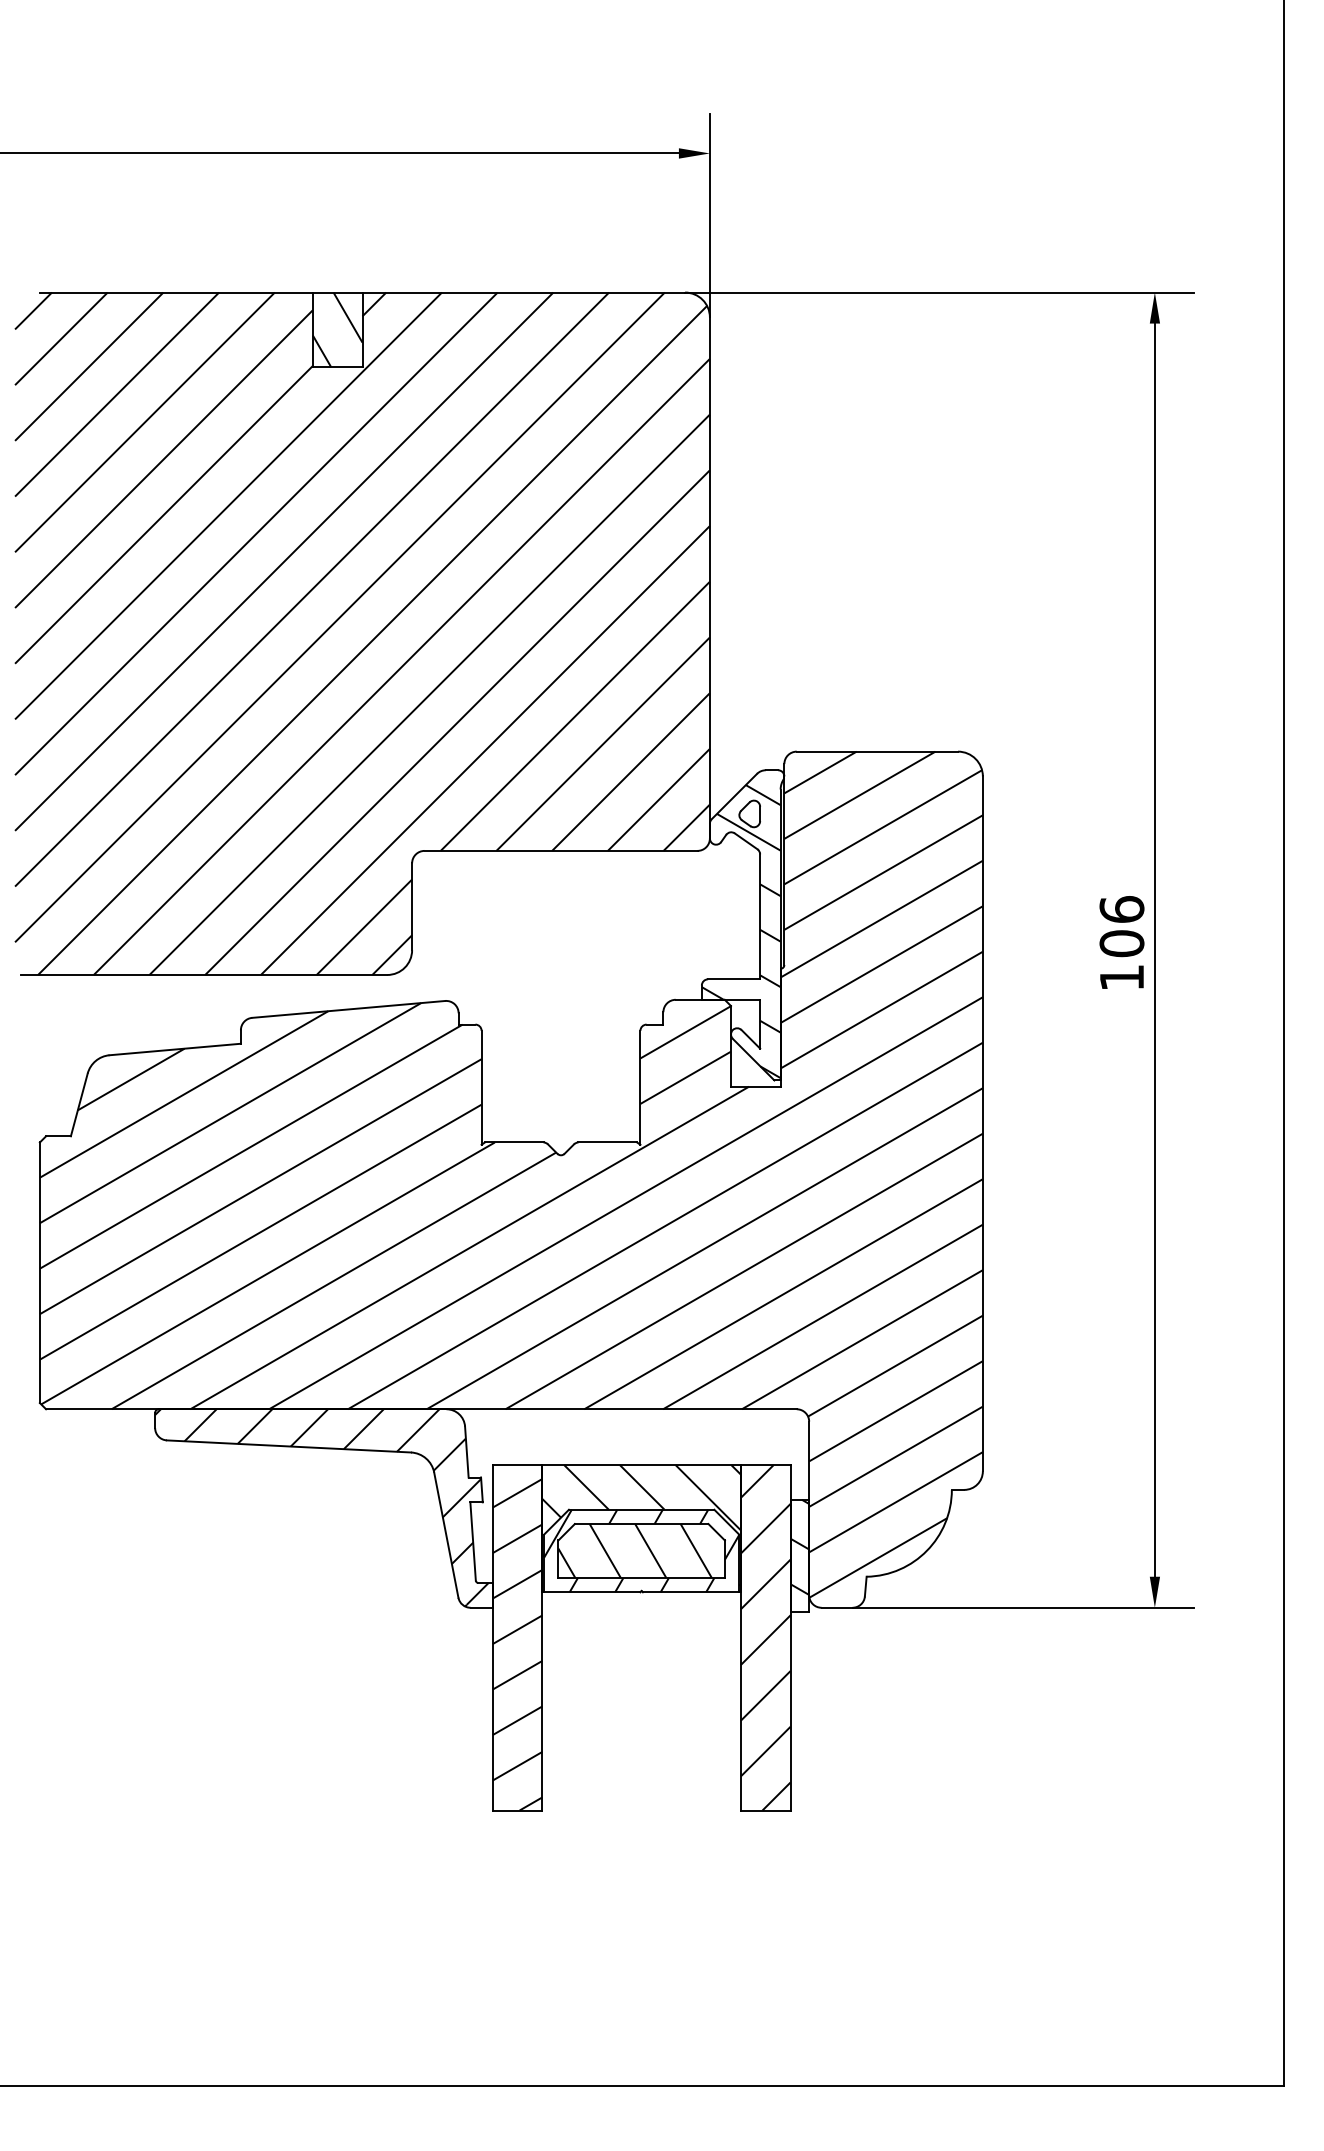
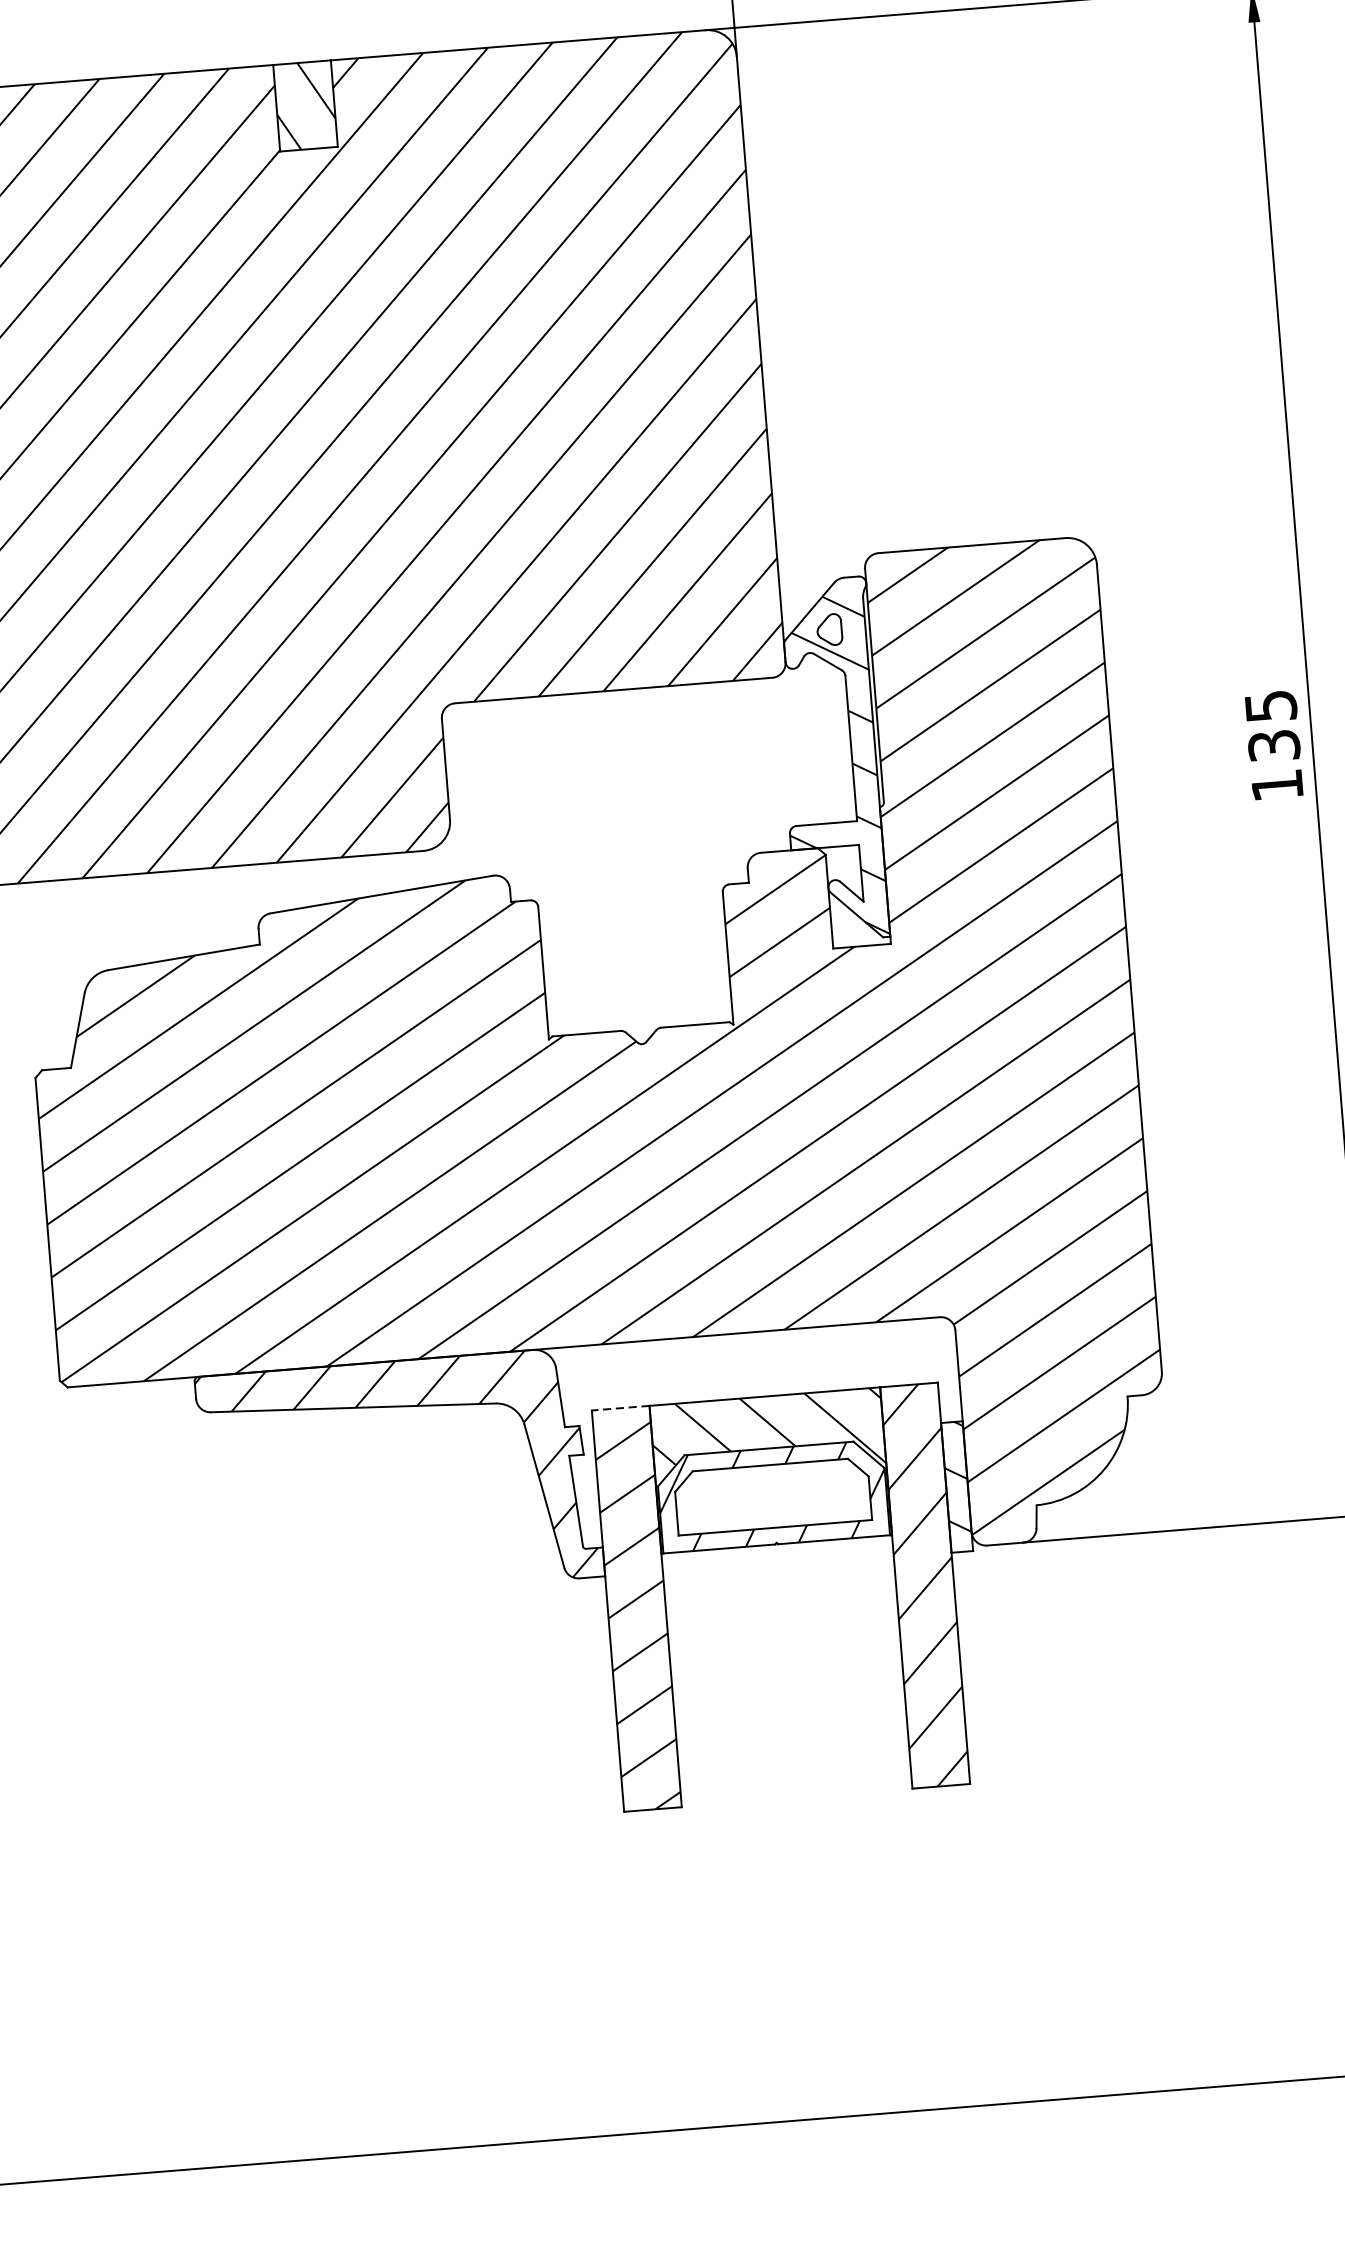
text: (1121, 926) -> (1271, 725), 106 -> 135
line: (517, 1465) -> (620, 1408), solid -> dashed
hatch: (634, 1551) -> (764, 1497), removed

